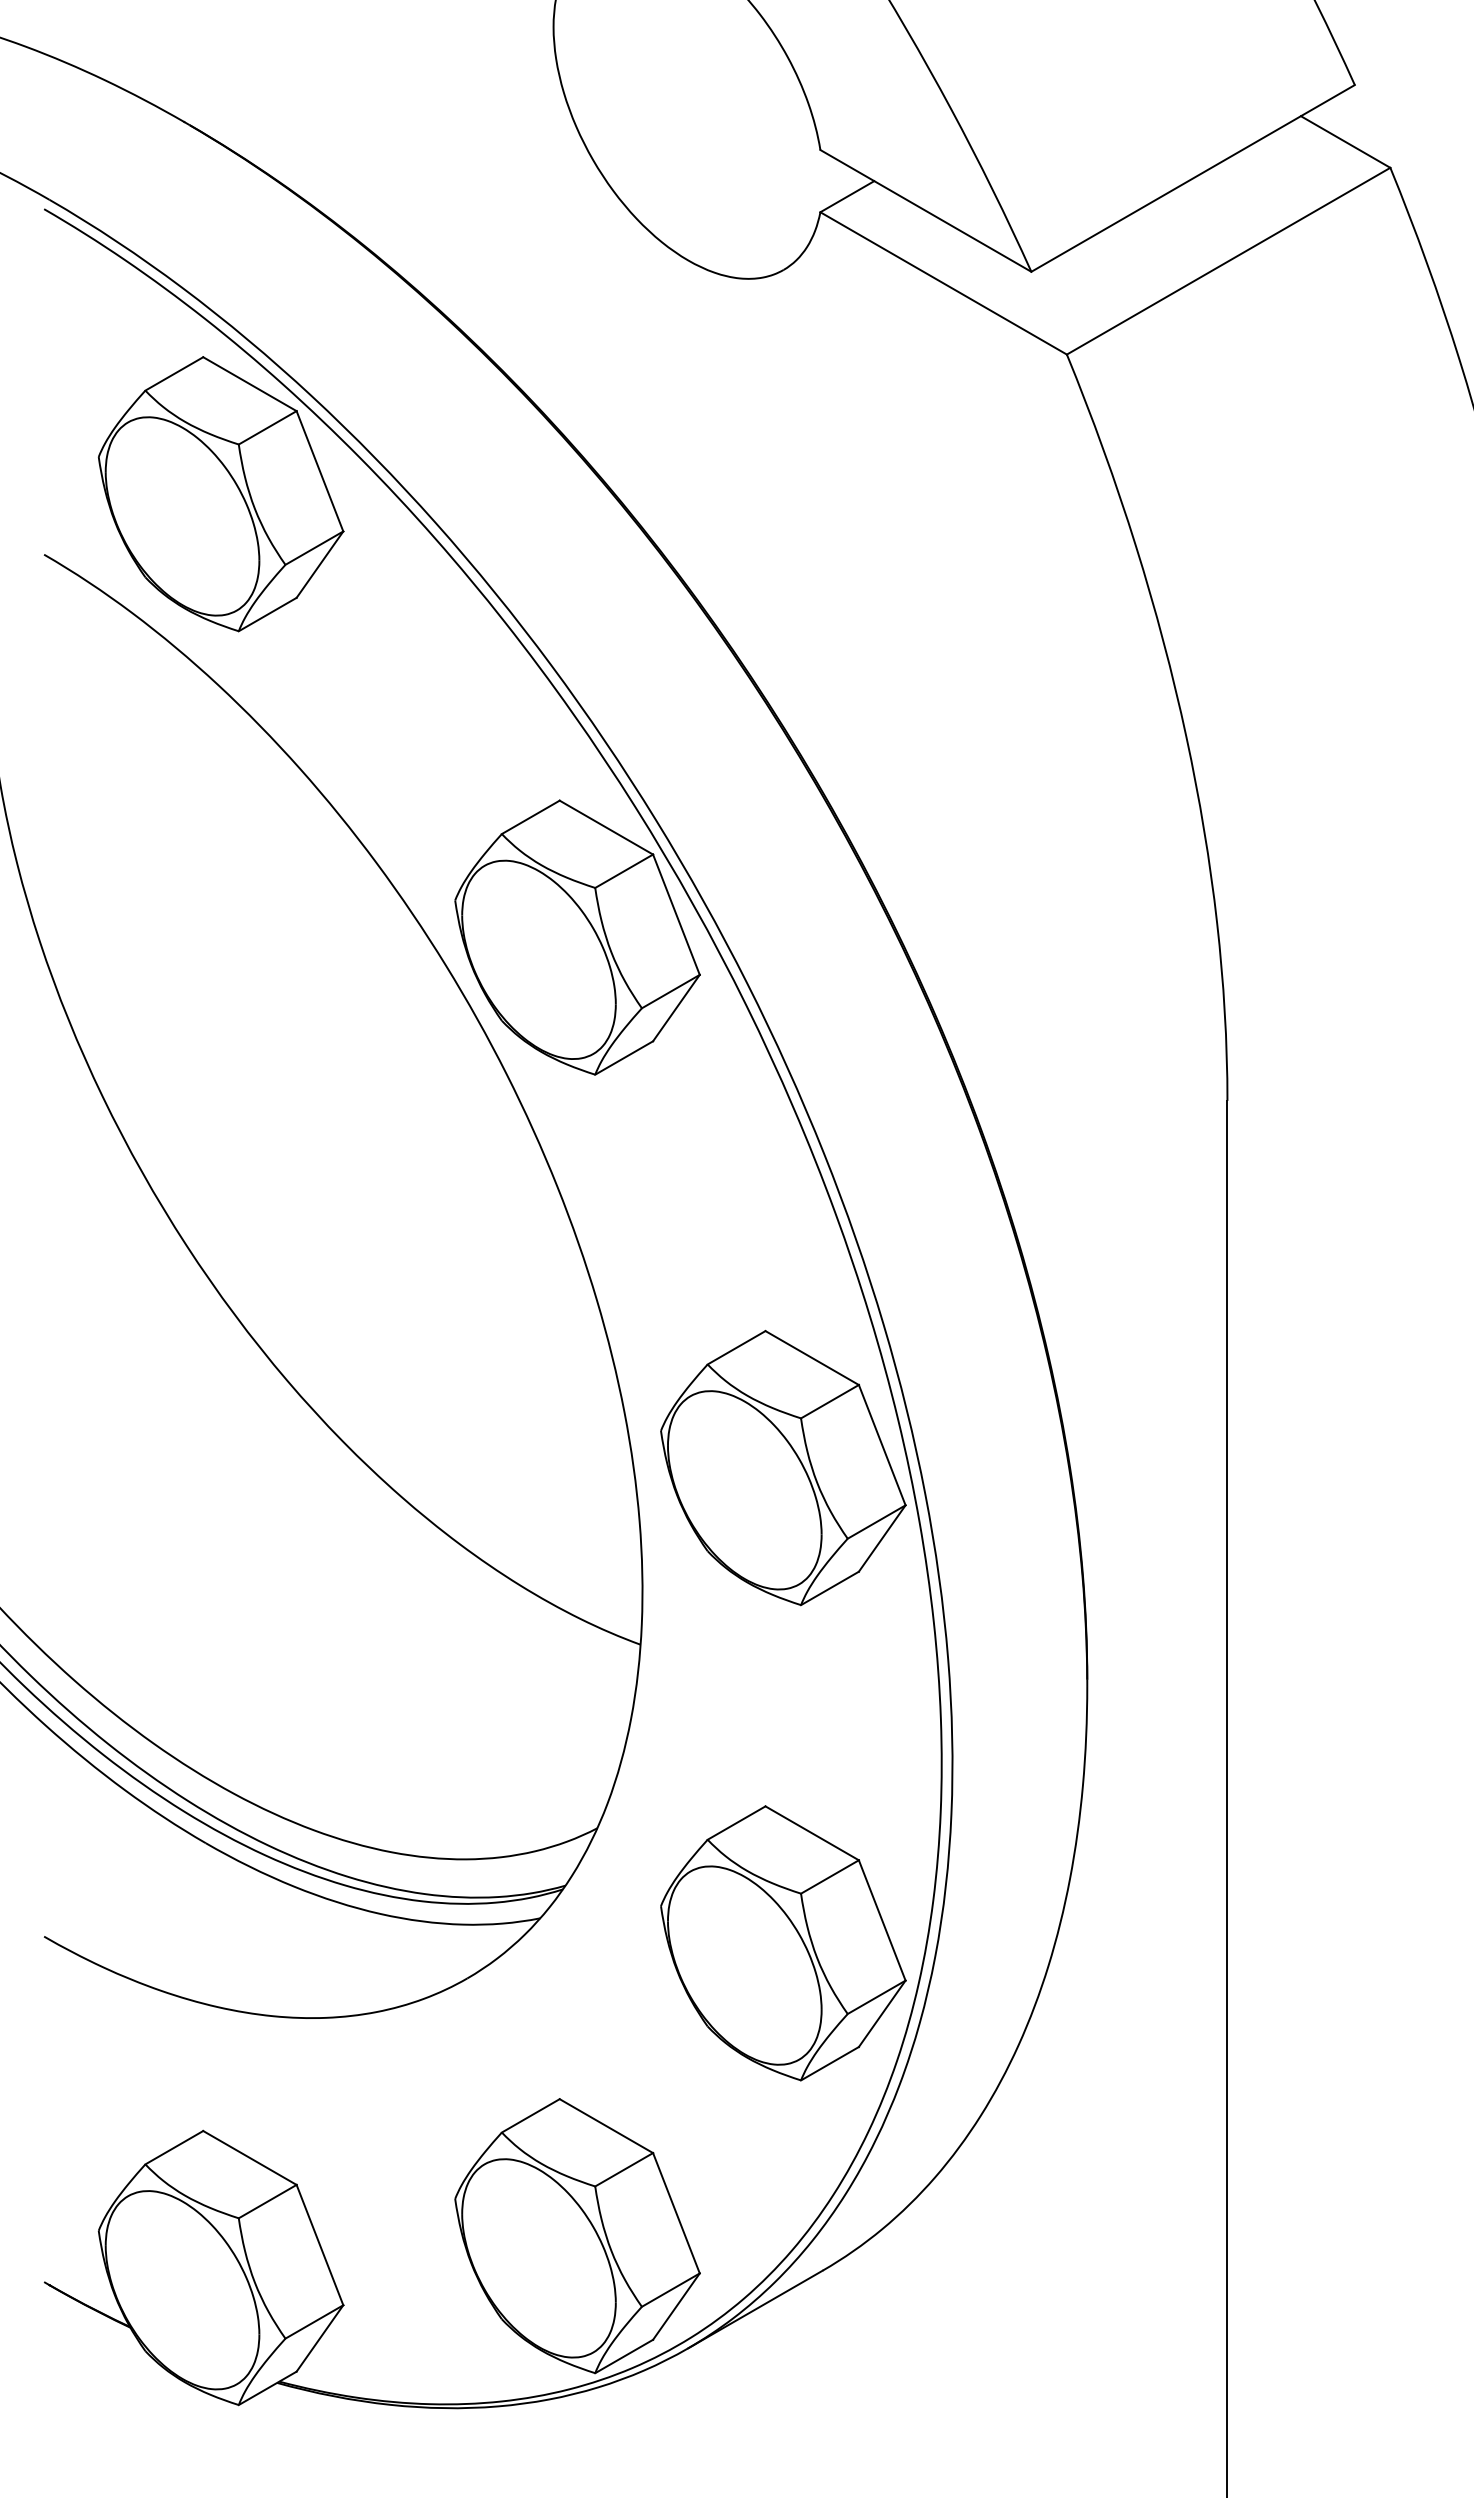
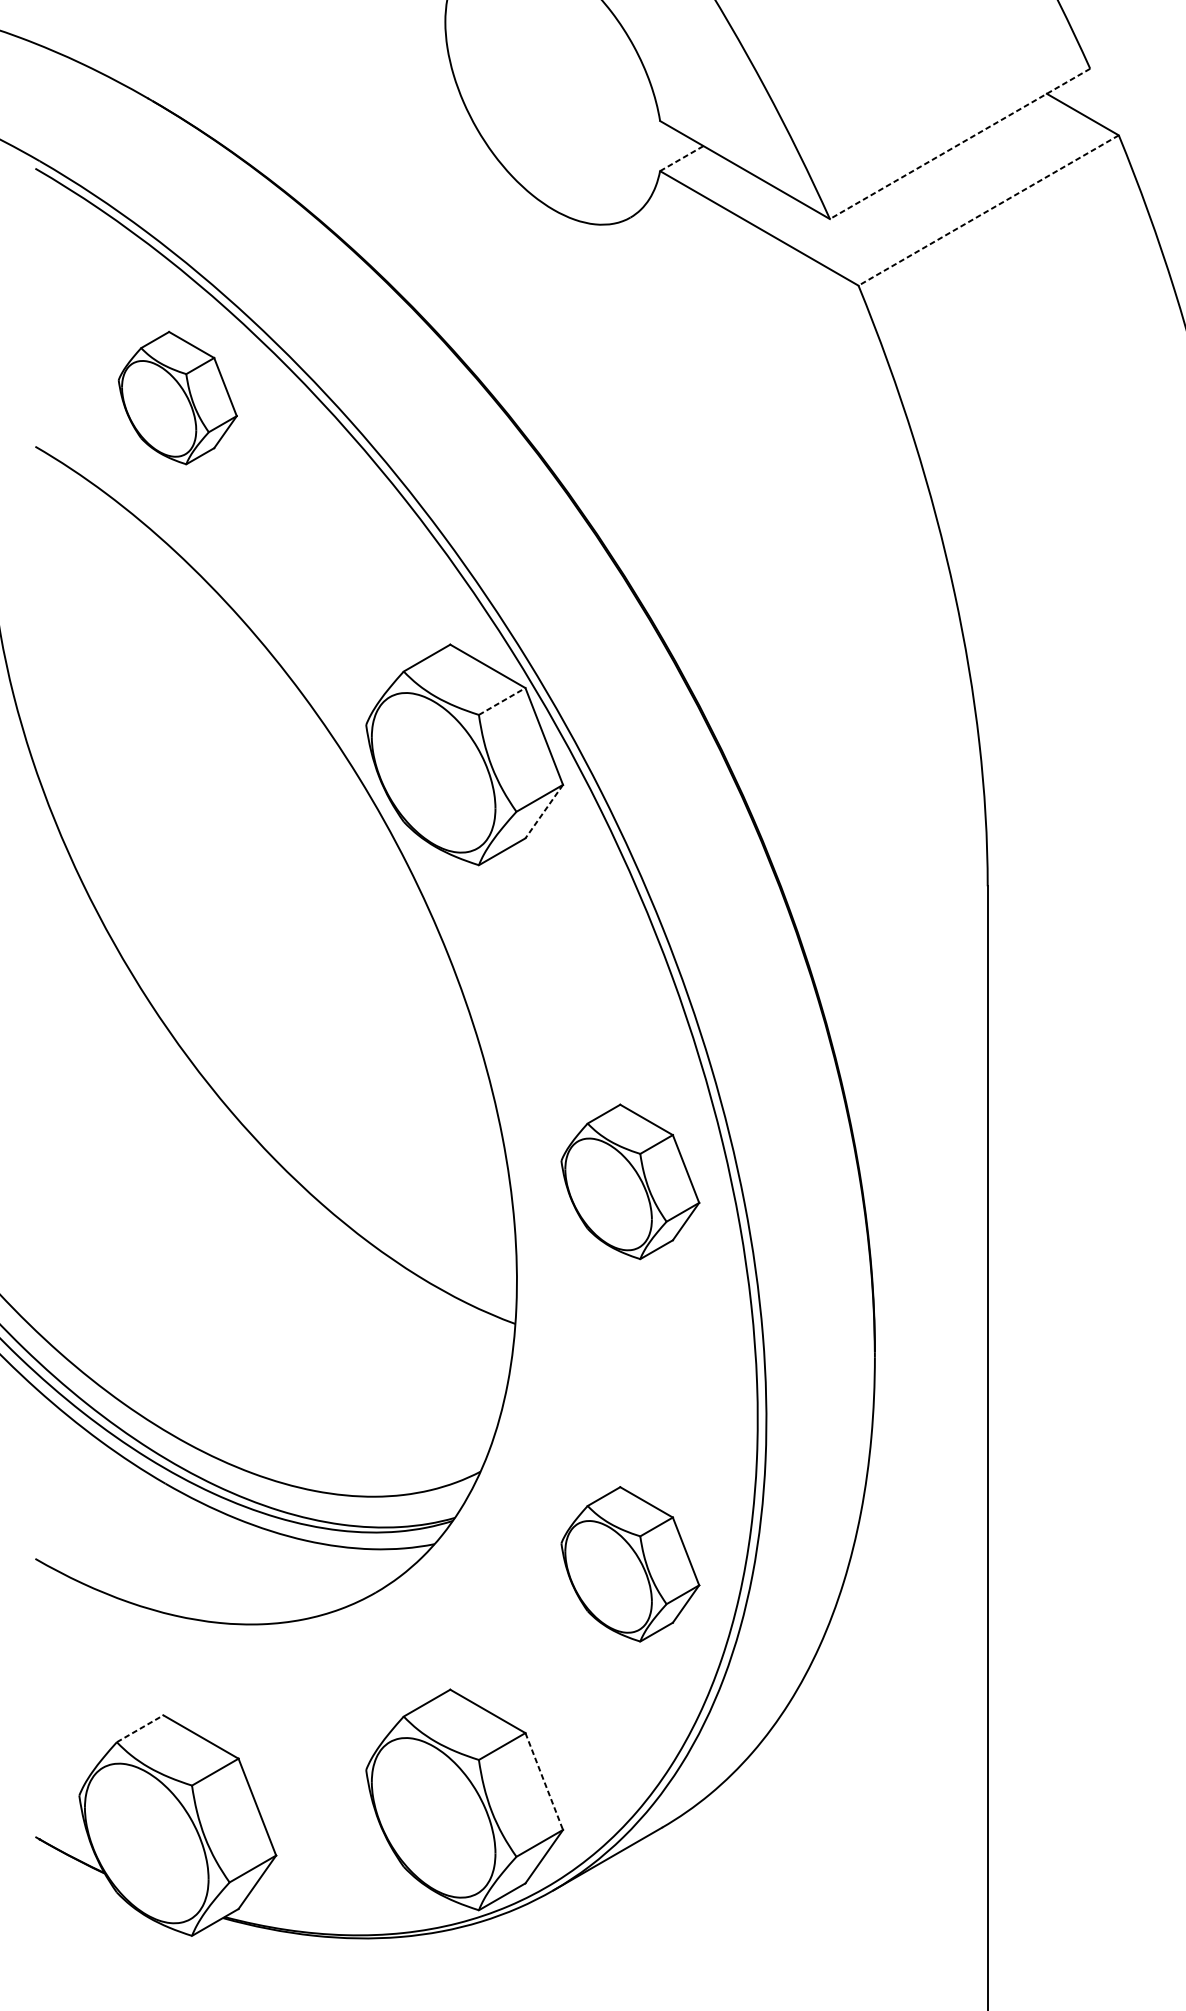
line: (1193, 178) -> (960, 143), solid -> dashed
line: (847, 196) -> (681, 158), solid -> dashed
line: (1228, 261) -> (988, 210), solid -> dashed
part: (220, 494) -> (177, 398), size x0.6
line: (624, 871) -> (502, 701), solid -> dashed
line: (676, 1008) -> (544, 811), solid -> dashed
part: (783, 1468) -> (630, 1182), size x0.7
part: (783, 1943) -> (630, 1564), size x0.7
line: (174, 2147) -> (140, 1728), solid -> dashed
line: (676, 2213) -> (544, 1781), solid -> dashed

